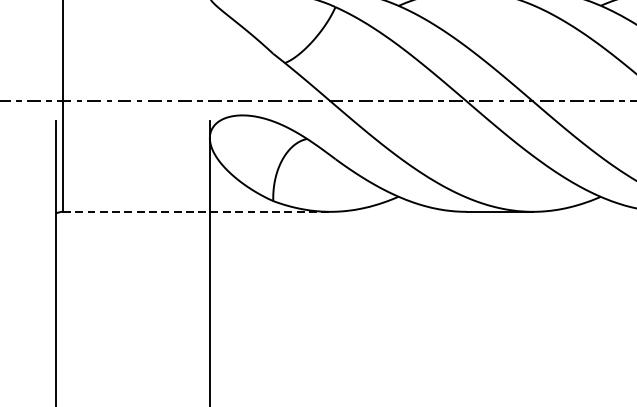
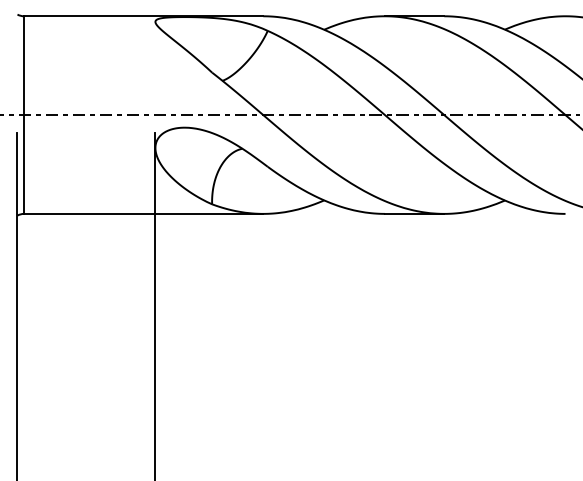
line: (196, 211) -> (143, 213), dashed -> solid

